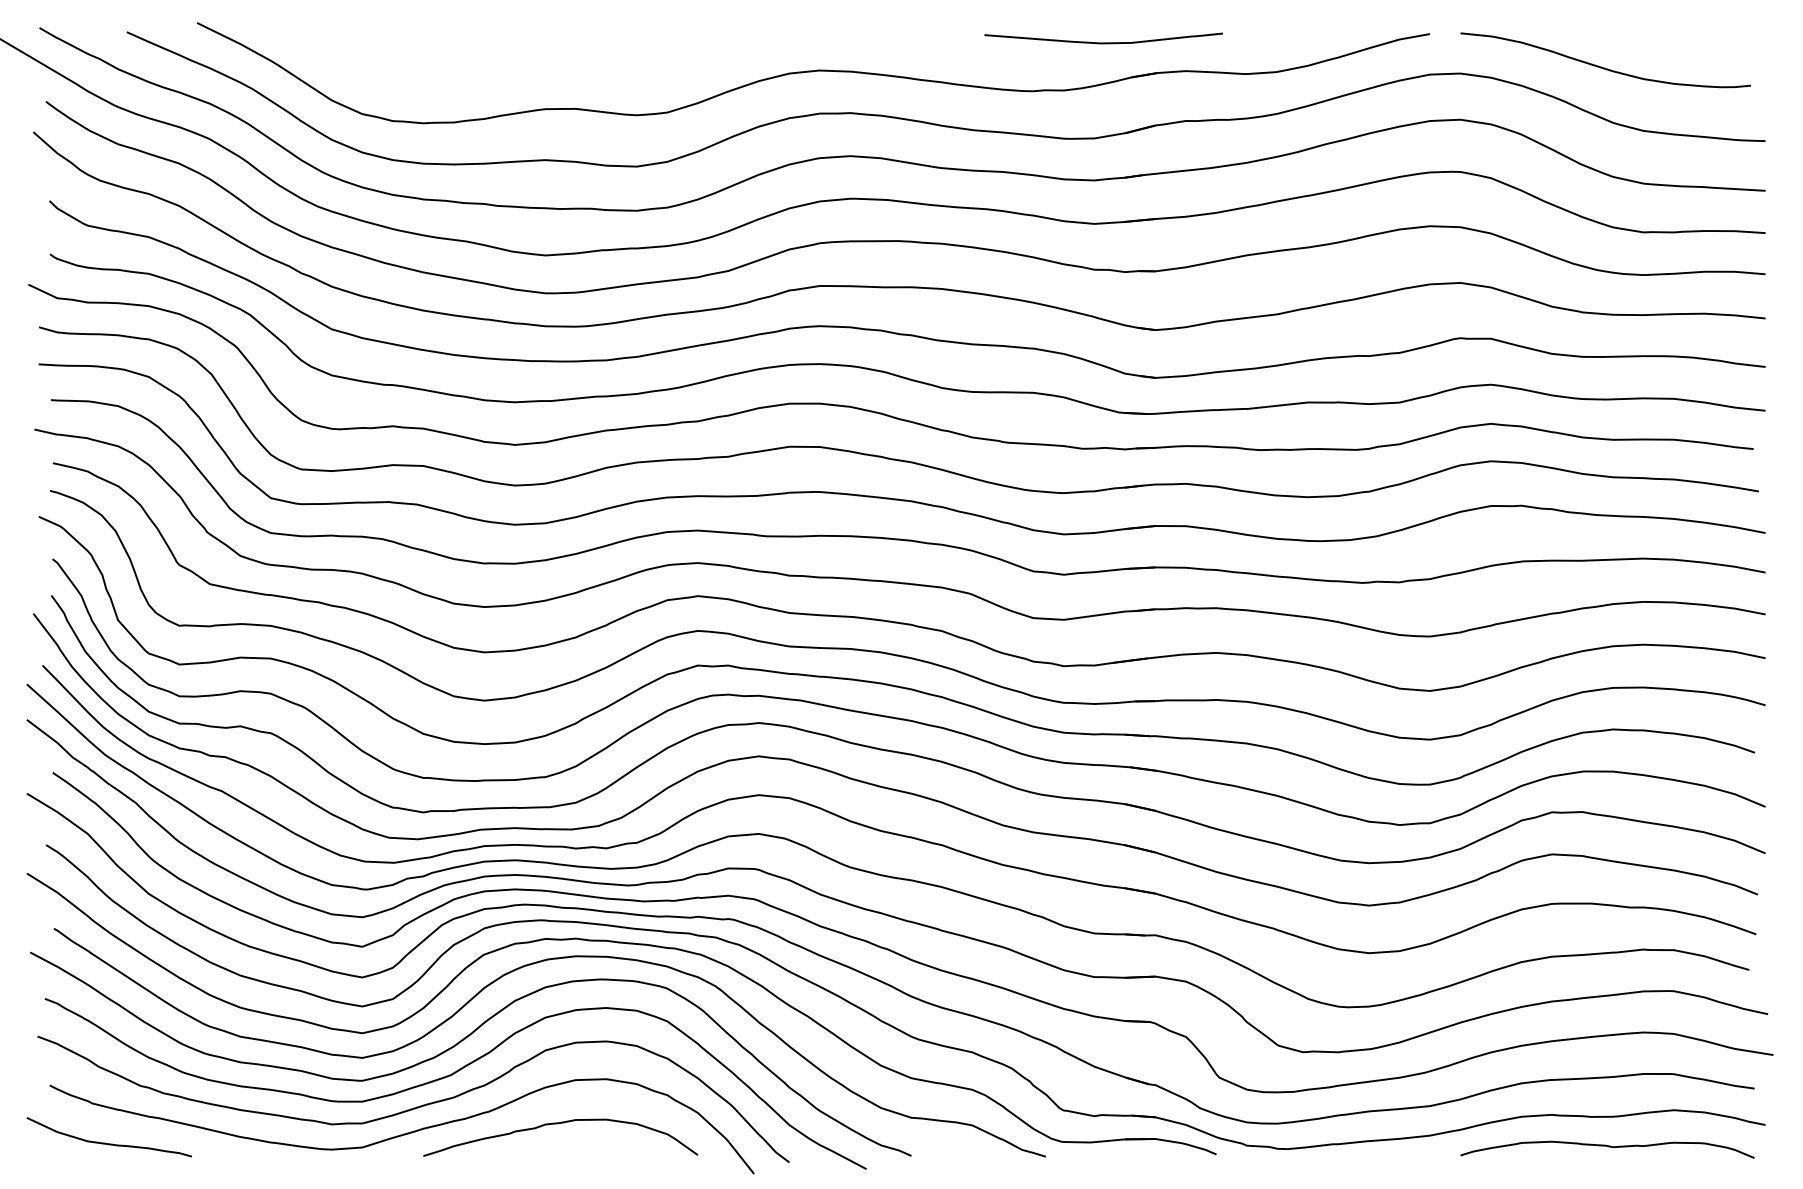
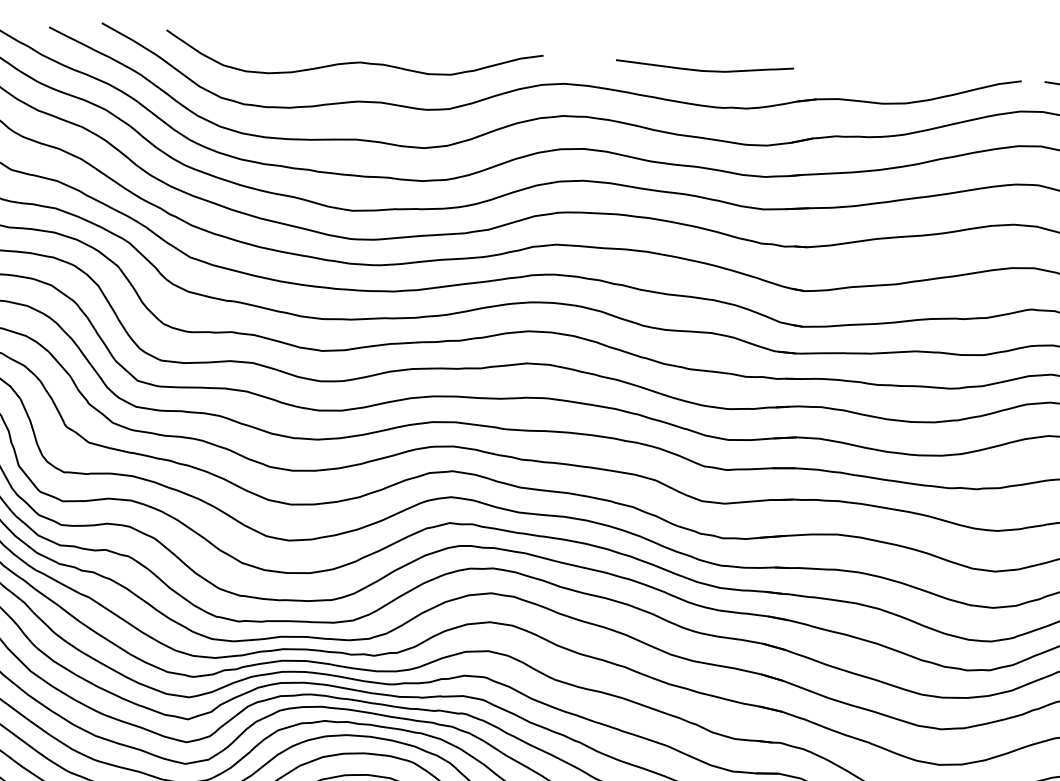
curve: (1103, 42) -> (704, 70), moved
curve: (536, 56) -> (353, 61), added

